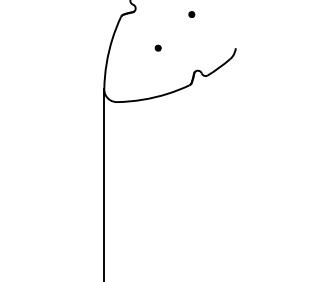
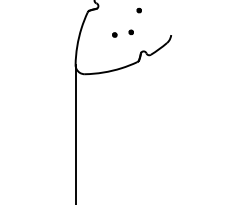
part: (180, 44) -> (130, 32), added

